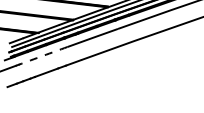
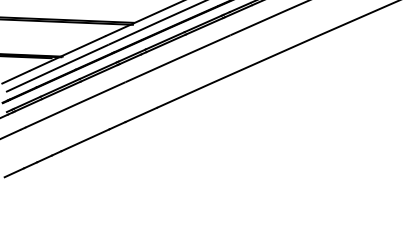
arc: (43, 55) -> (76, 104), dashed -> solid

